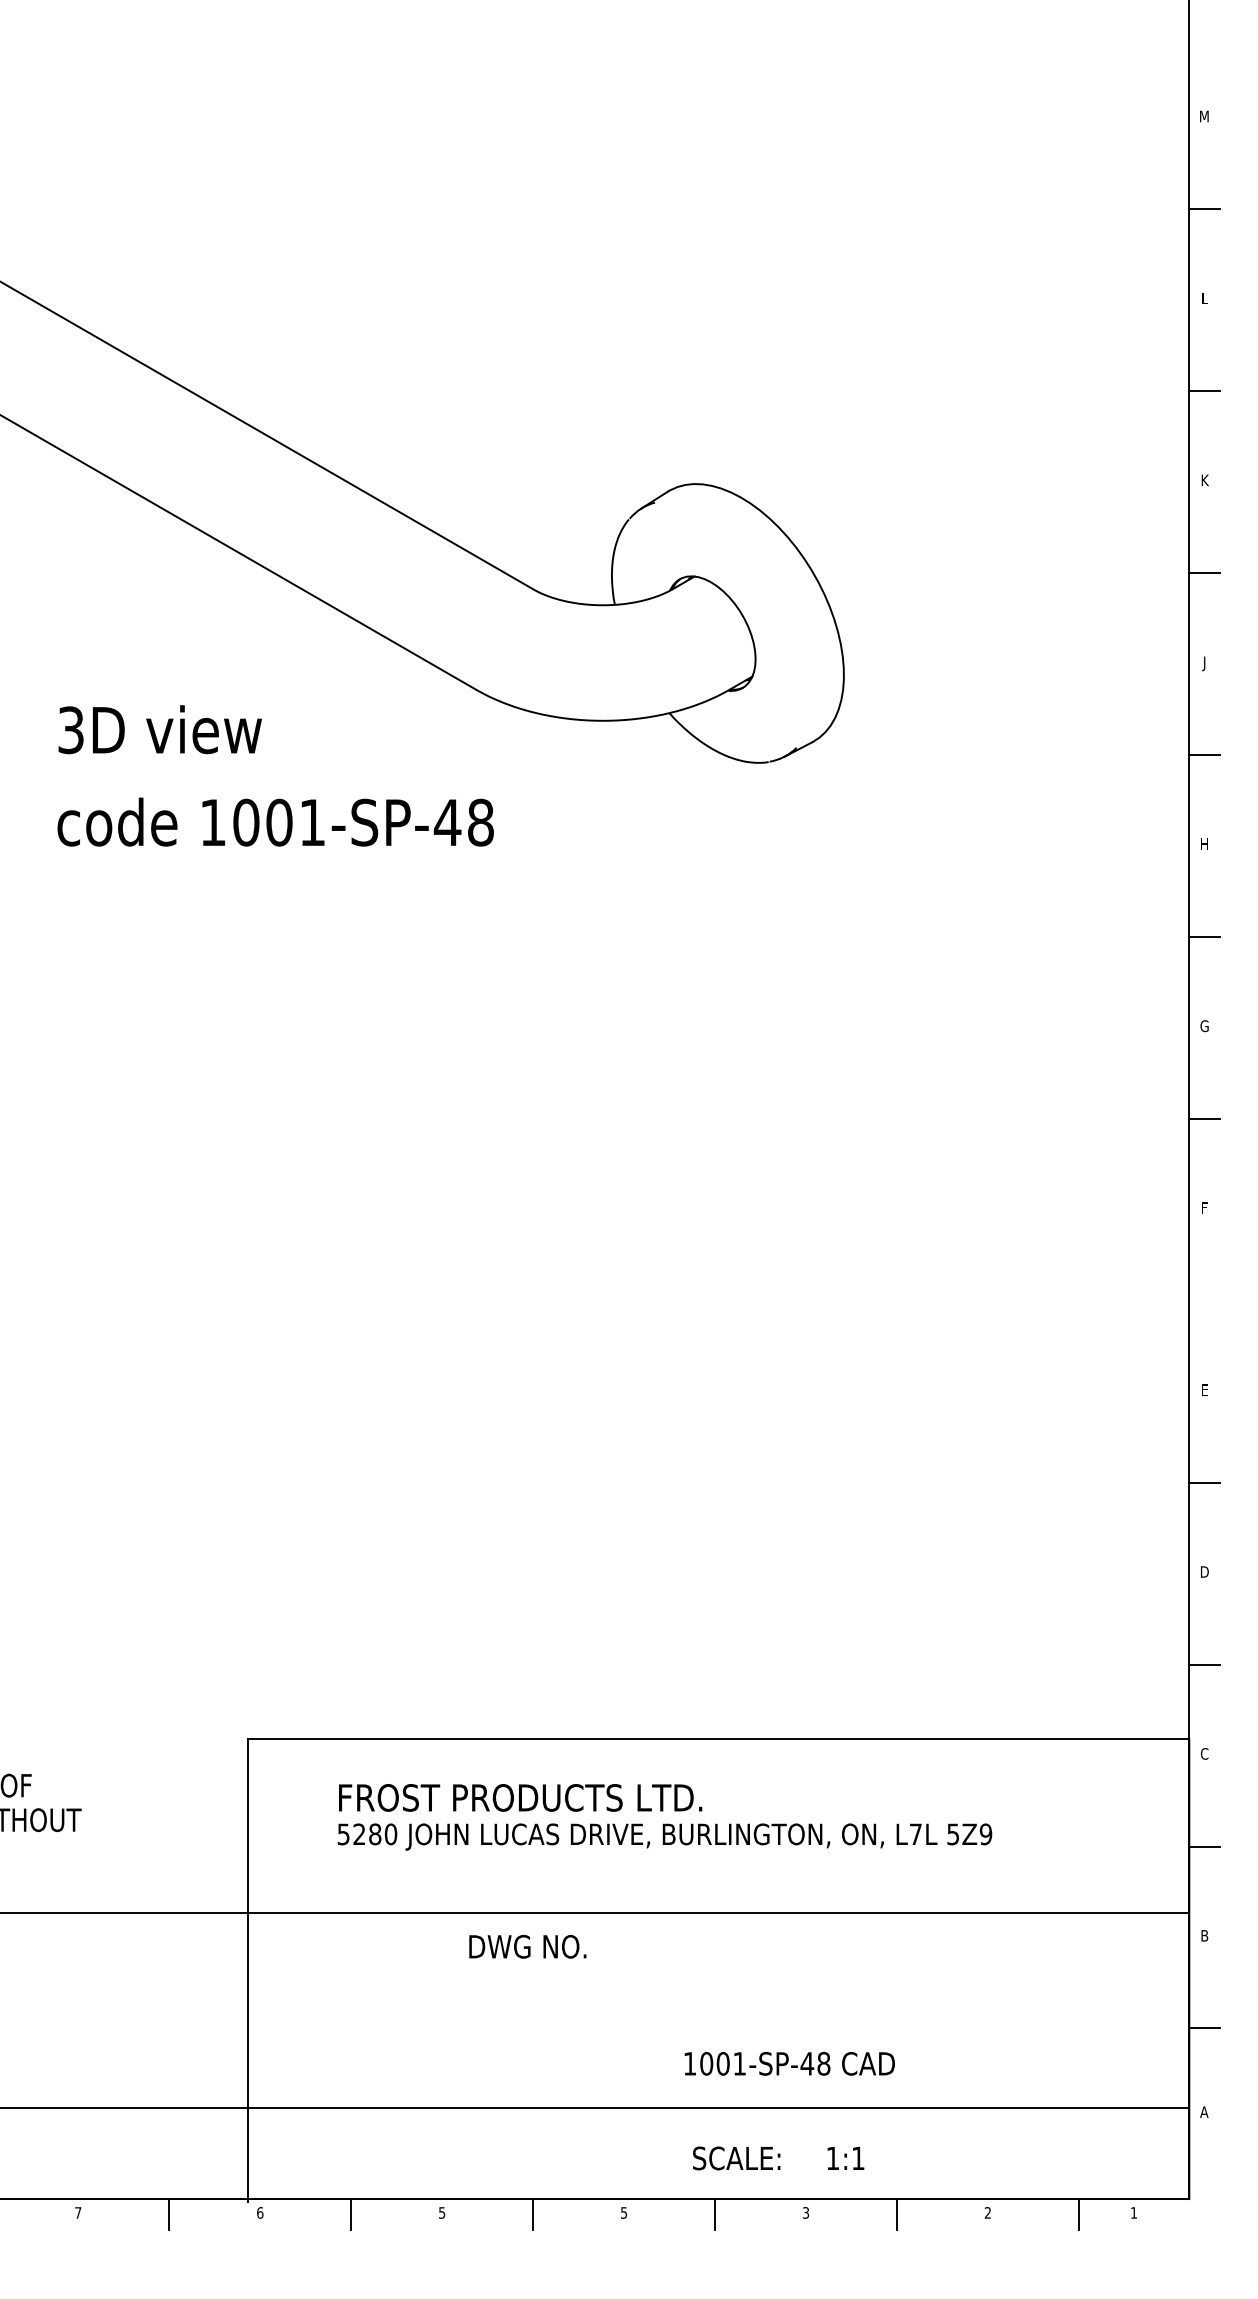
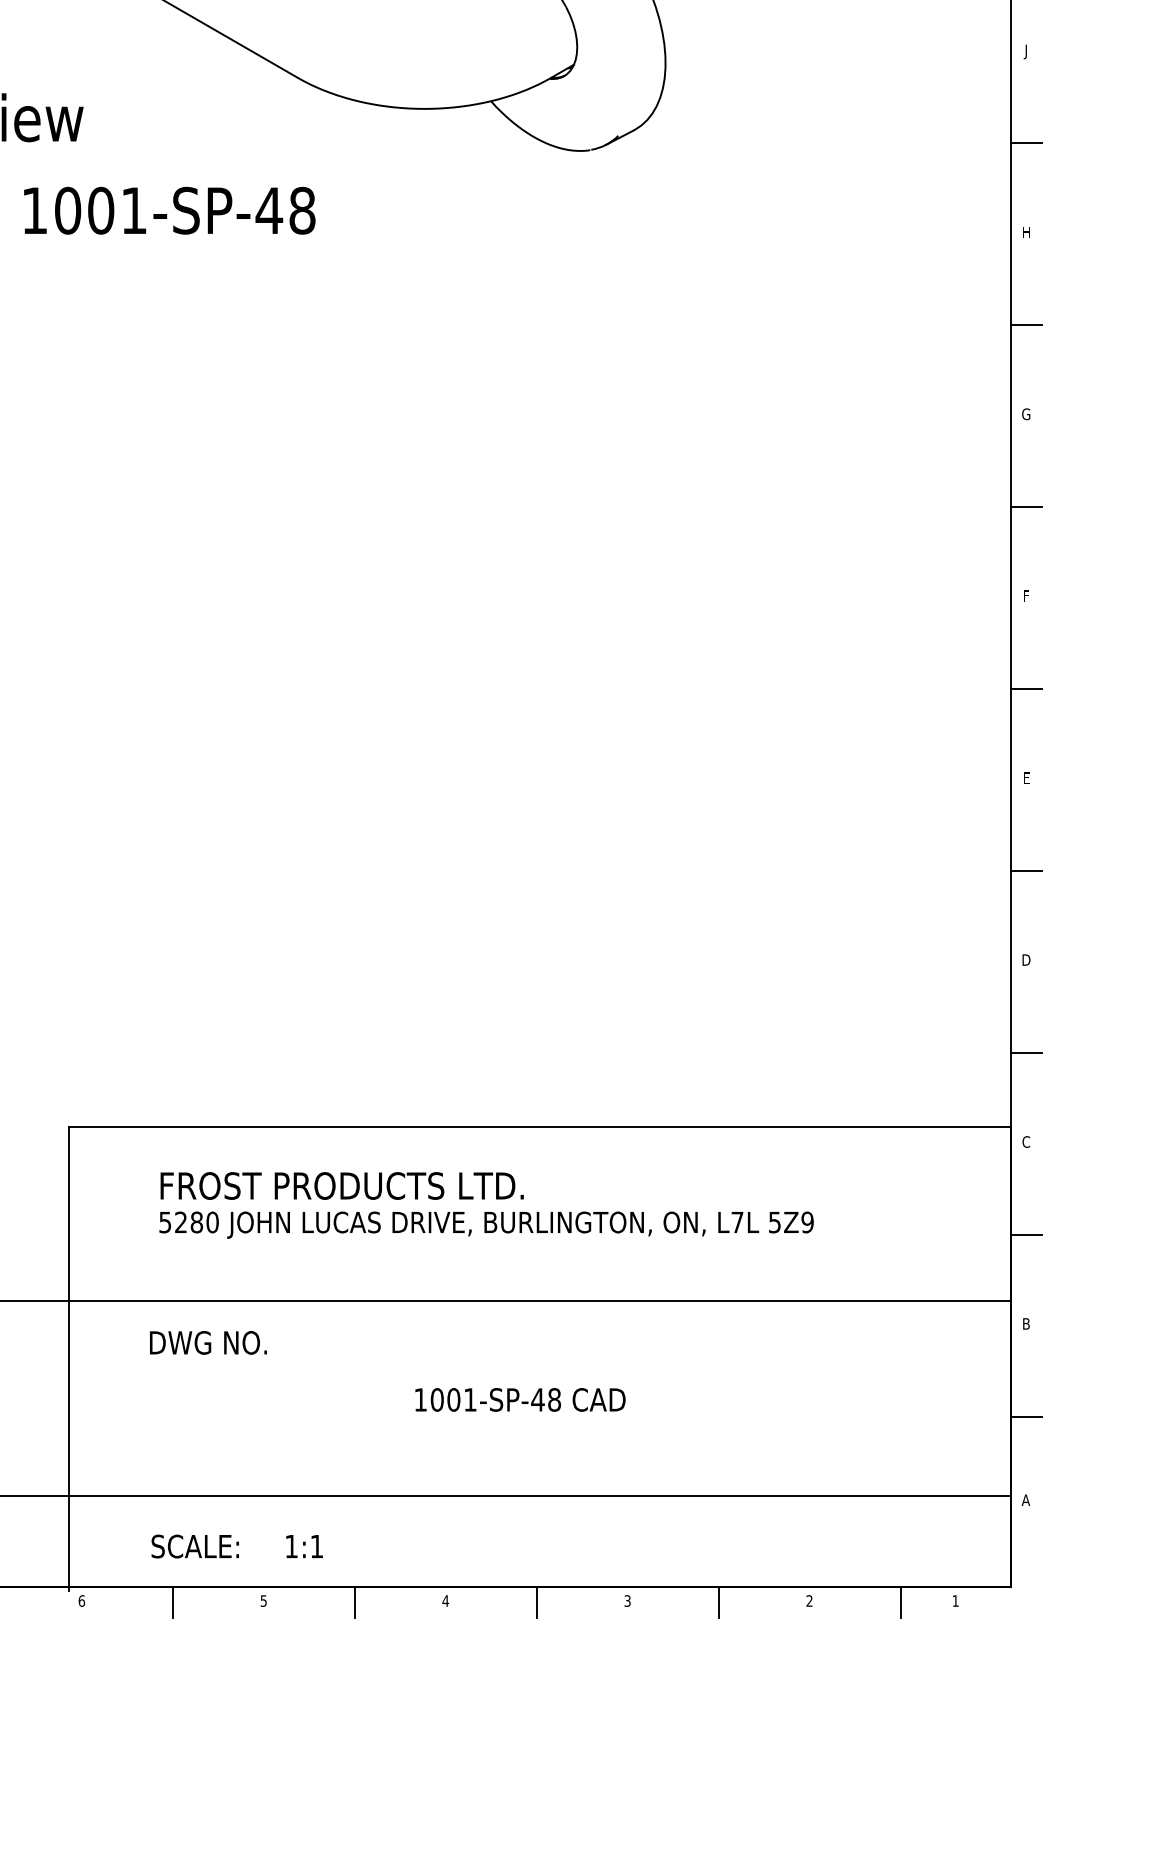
line: (1204, 1300) -> (1026, 688), added
text: (527, 1946) -> (208, 1342), moved
text: (789, 2063) -> (520, 1399), moved
text: (778, 2158) -> (237, 1546), moved
text: (623, 2212) -> (445, 1600), 5 -> 4

